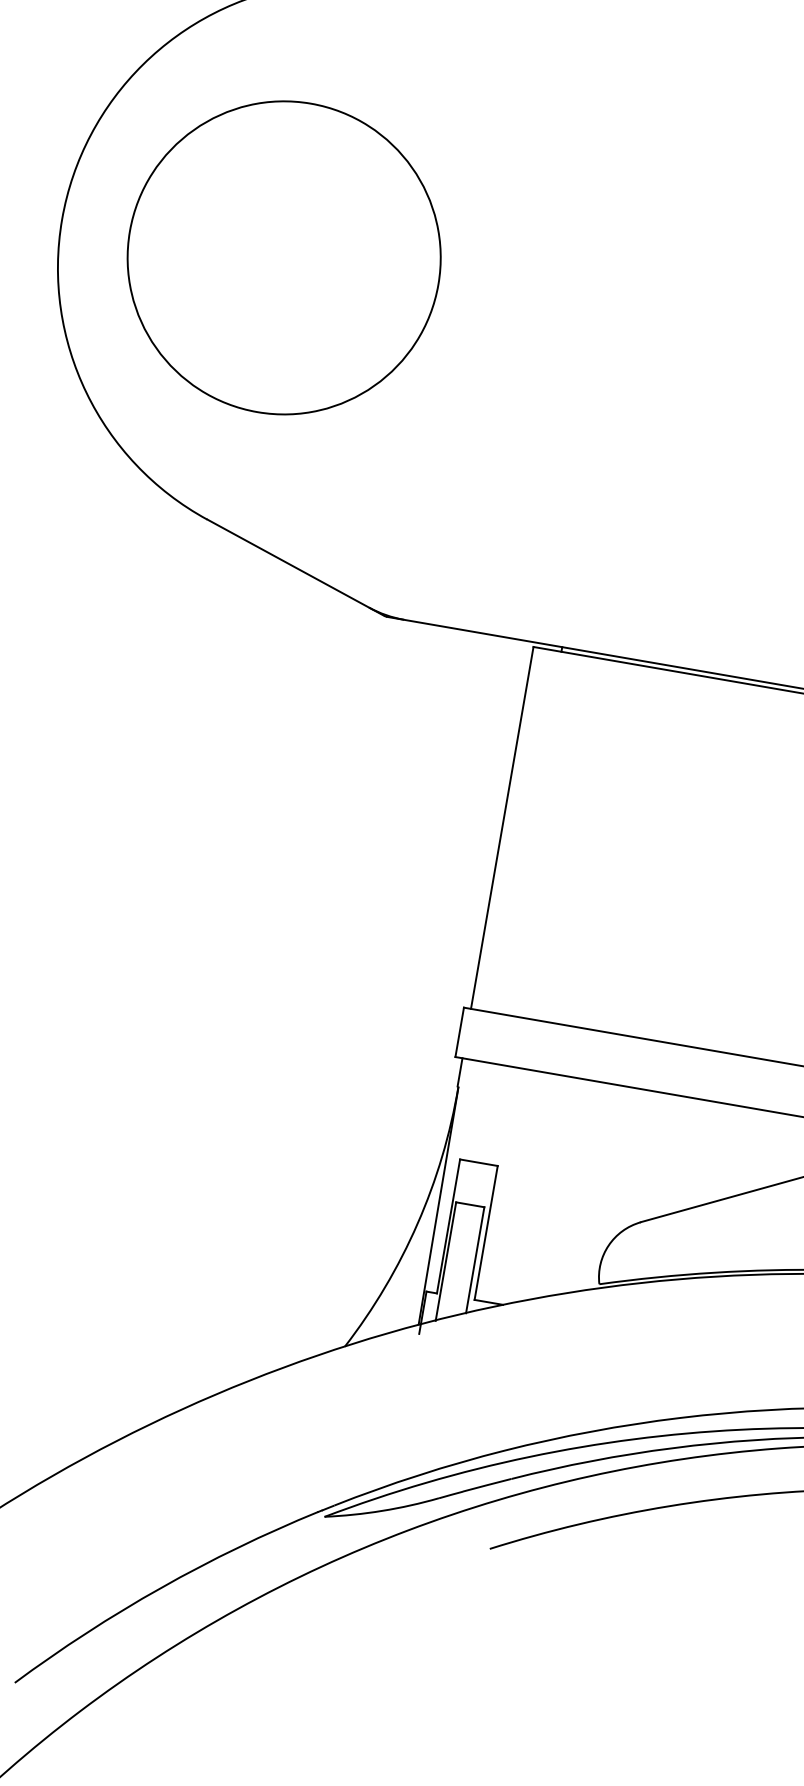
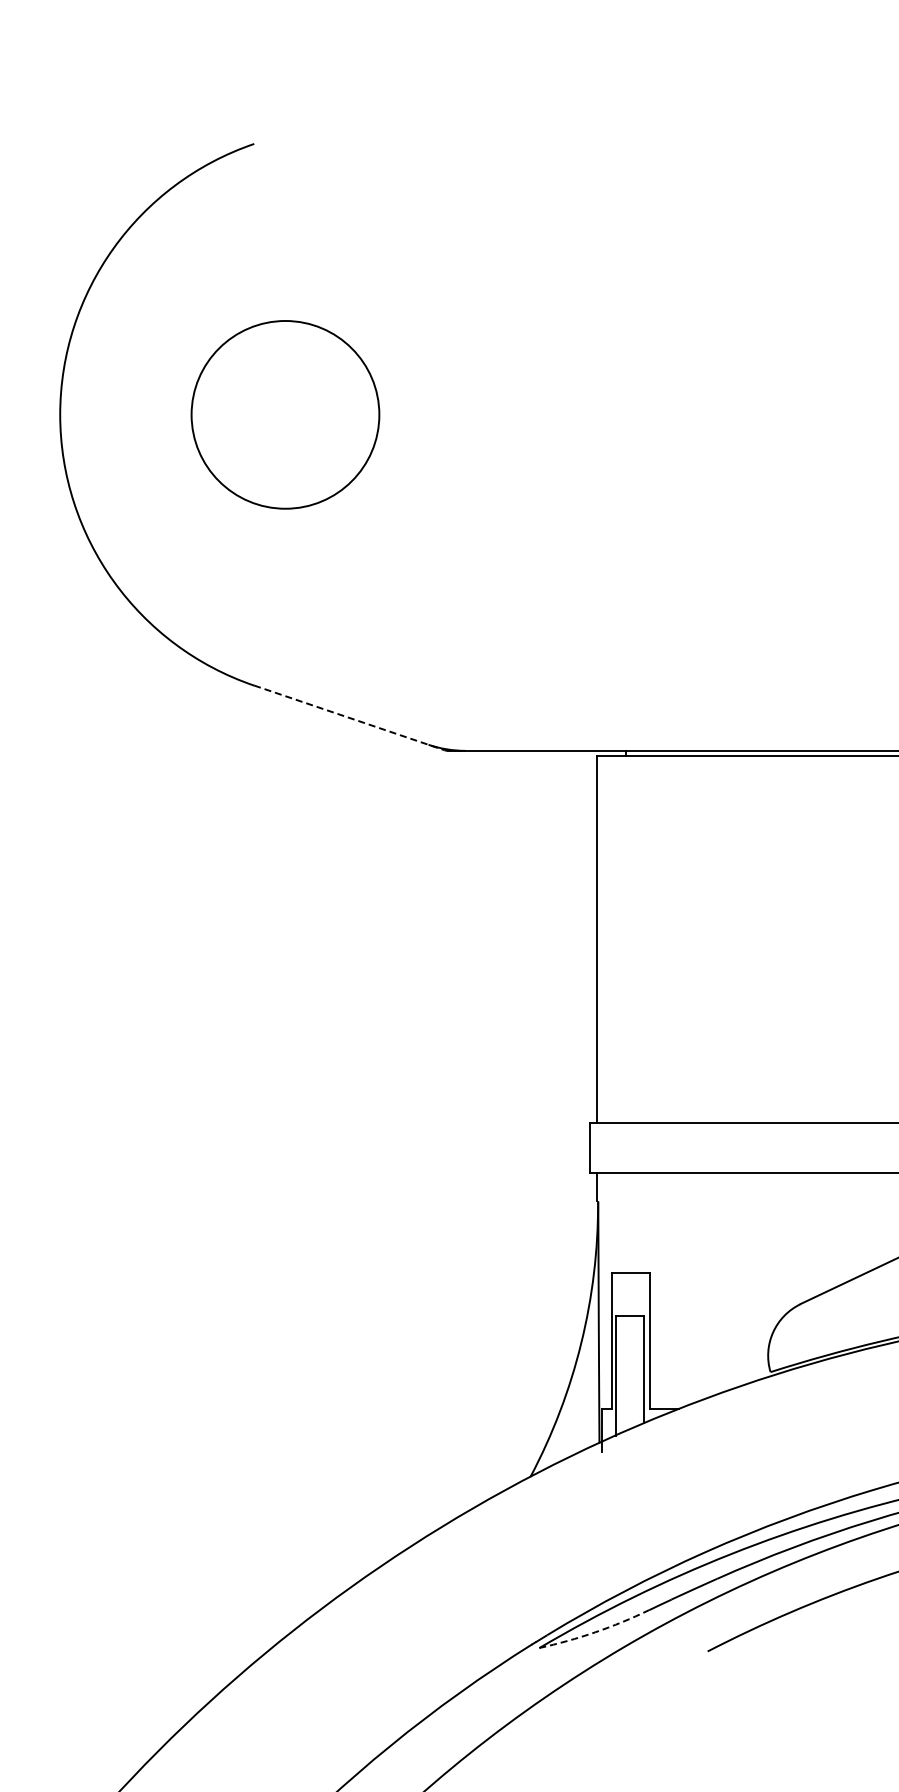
circle: (284, 257) -> (285, 414), size x0.6
line: (295, 567) -> (349, 717), solid -> dashed
arc: (382, 1511) -> (595, 1632), solid -> dashed

